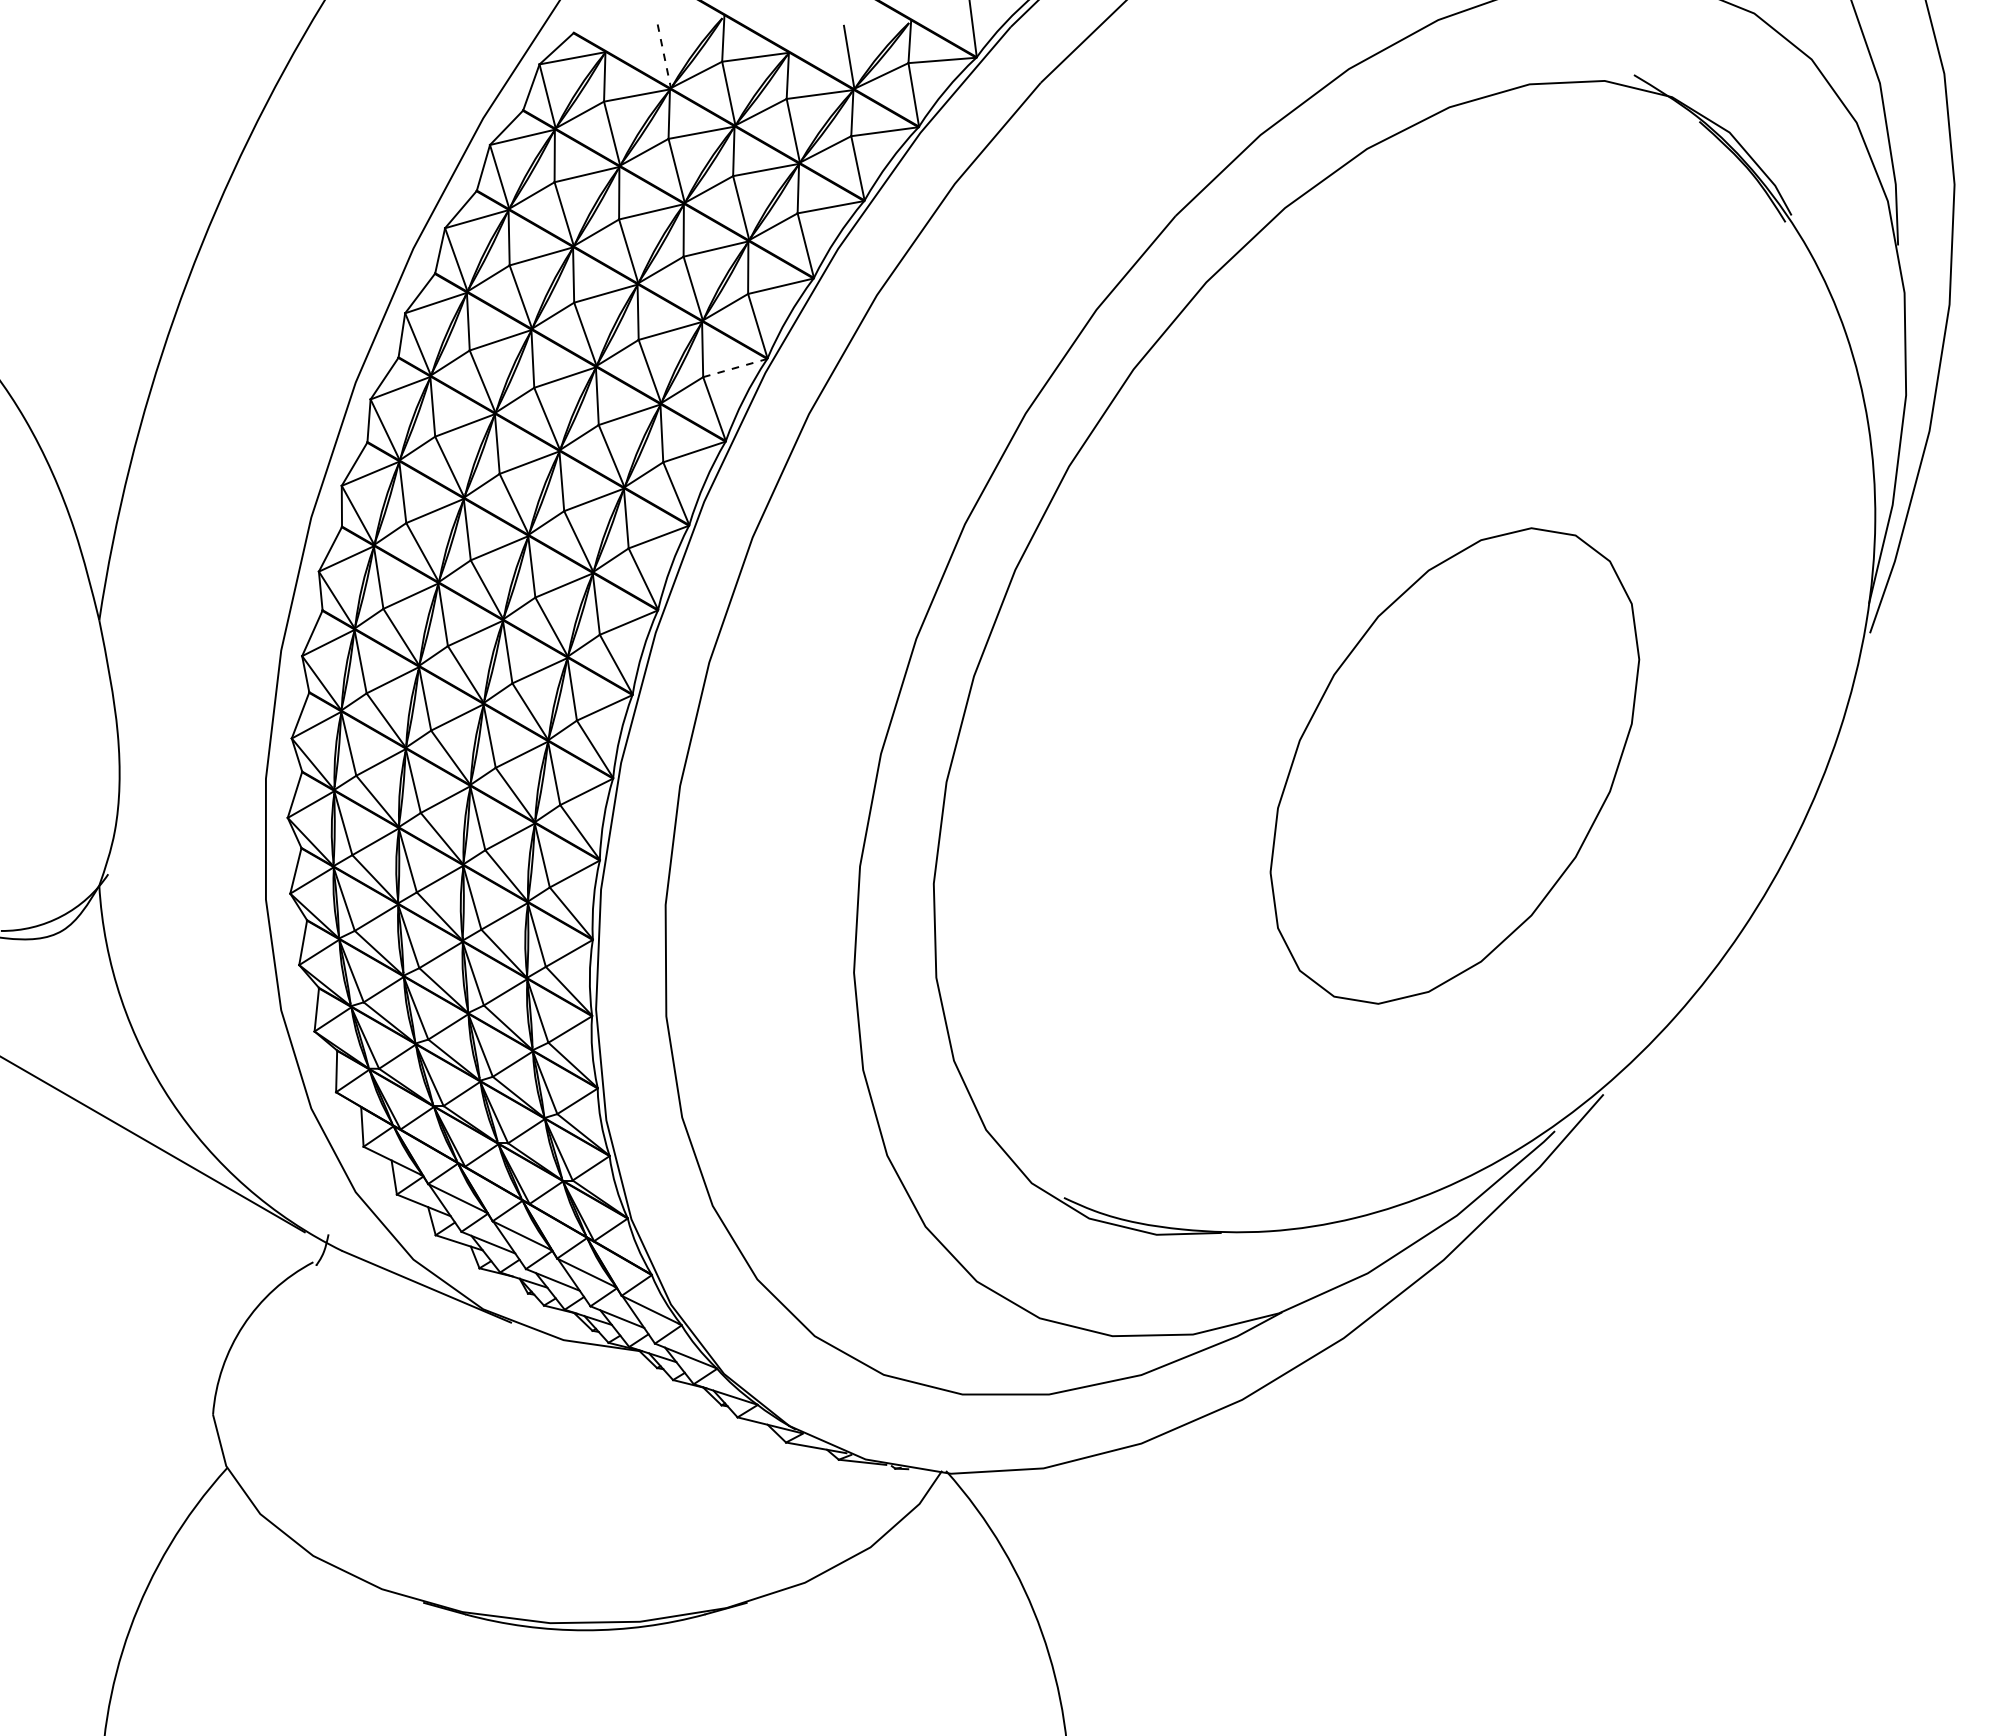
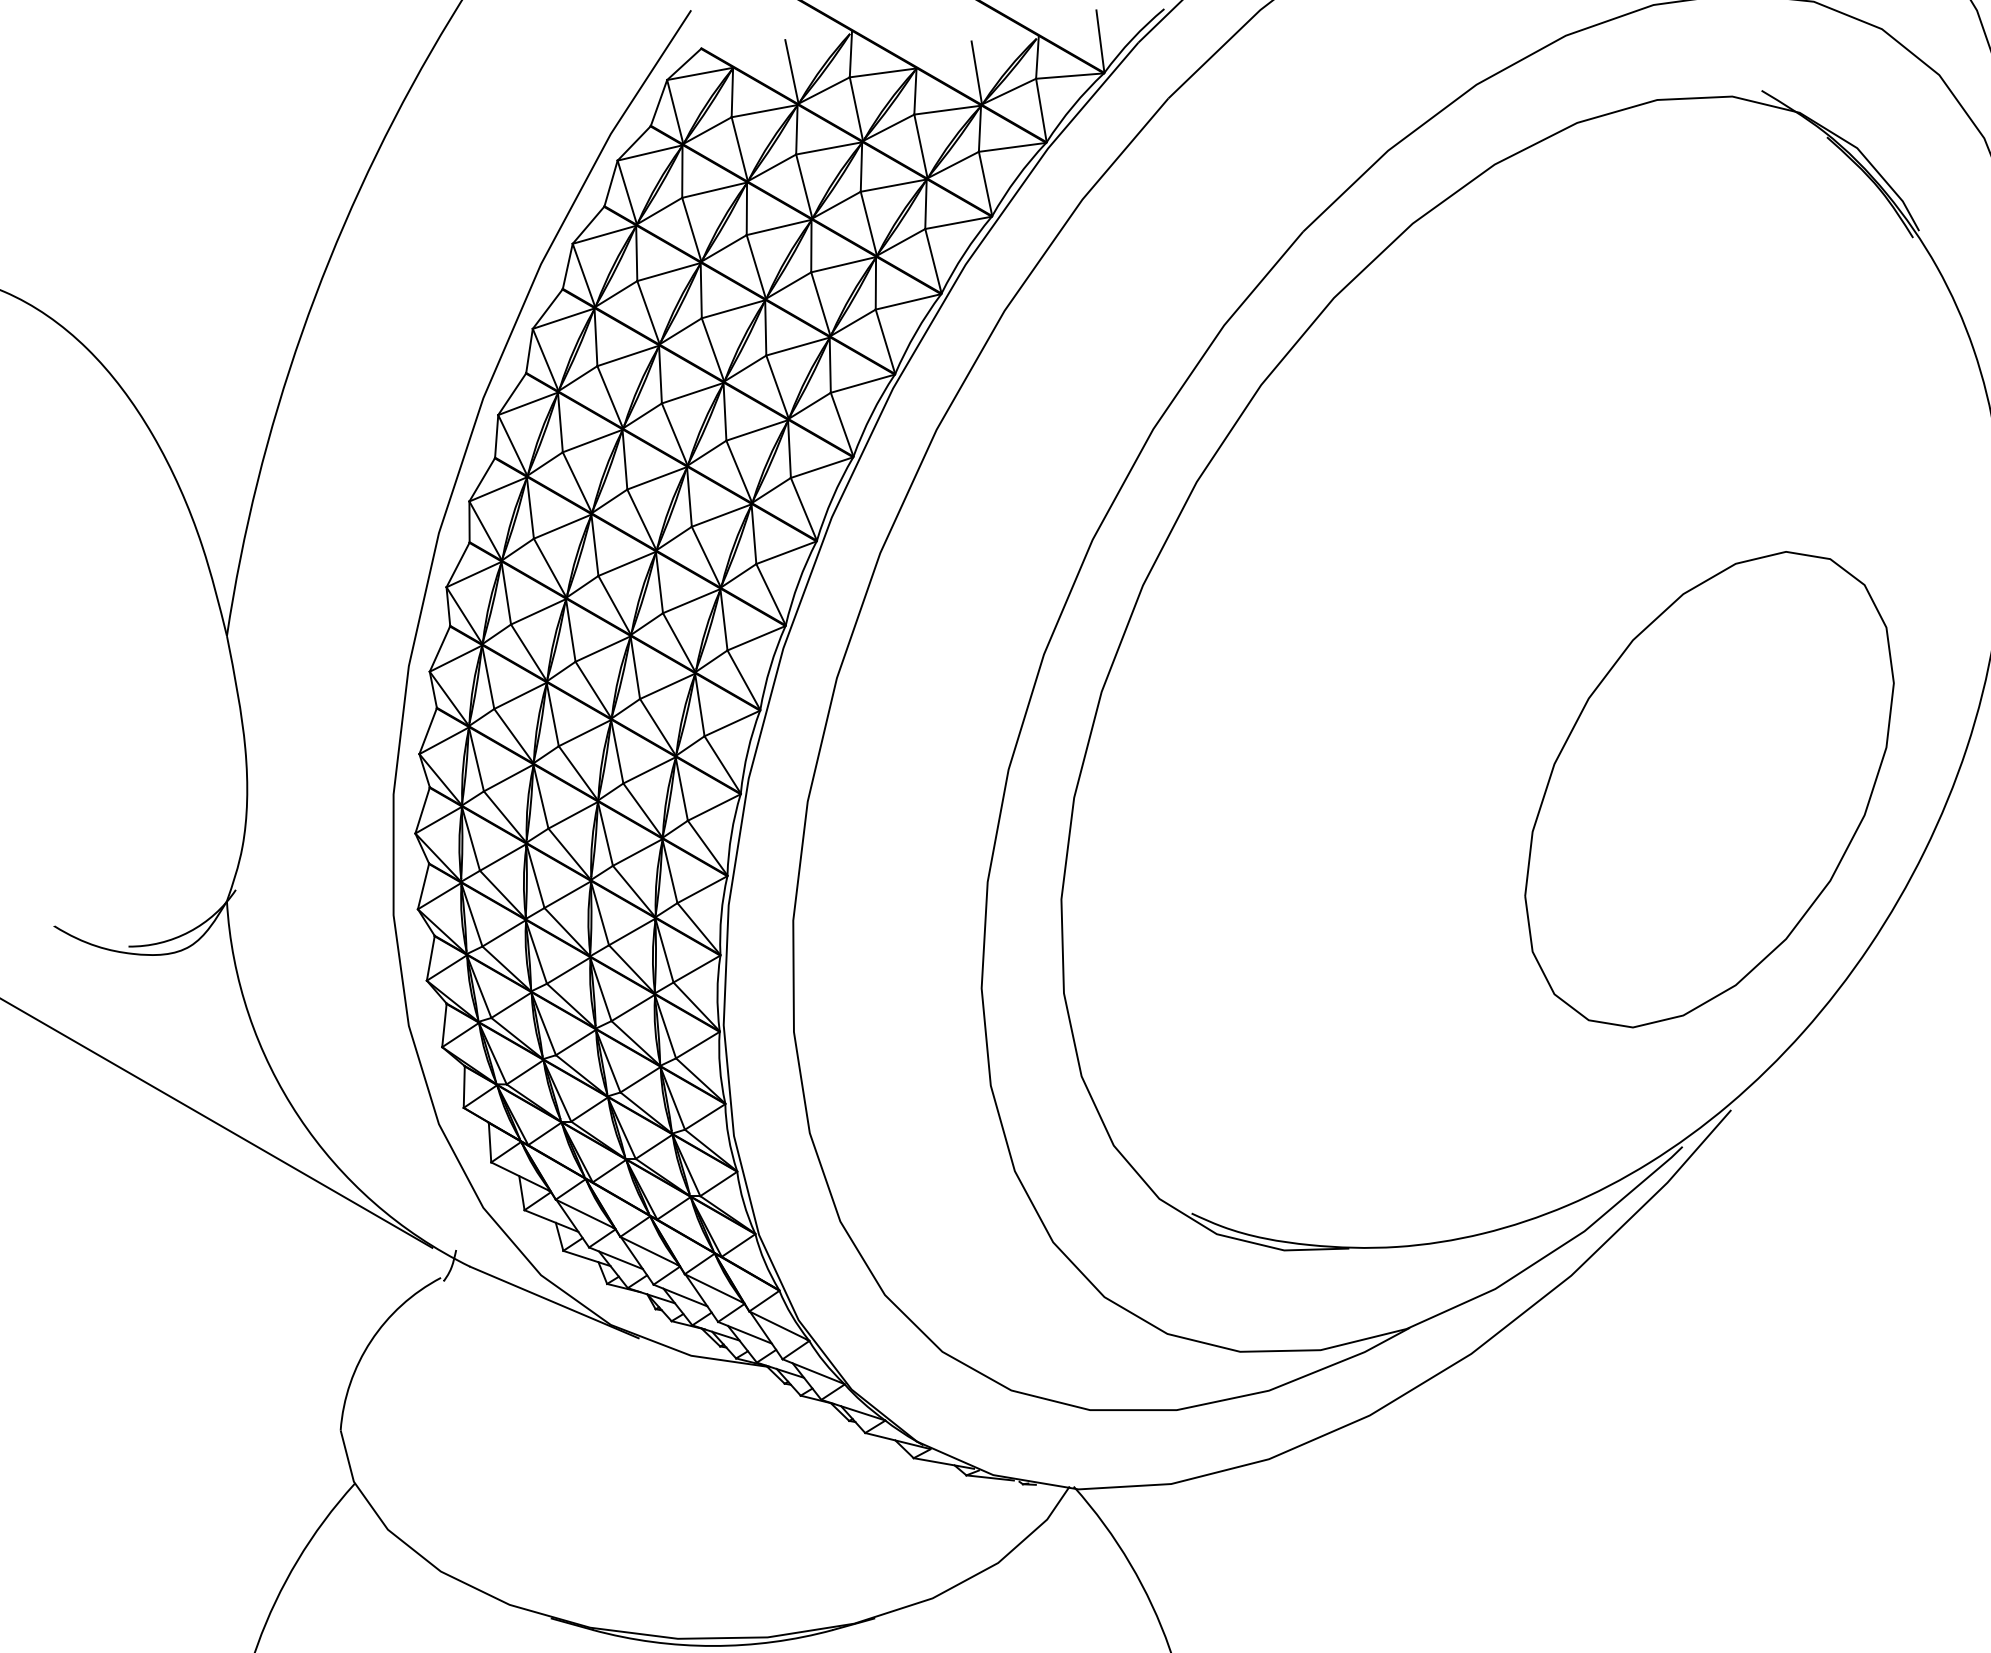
line: (664, 56) -> (792, 72), dashed -> solid
line: (735, 367) -> (863, 383), dashed -> solid
part: (1454, 765) -> (1709, 789), moved

